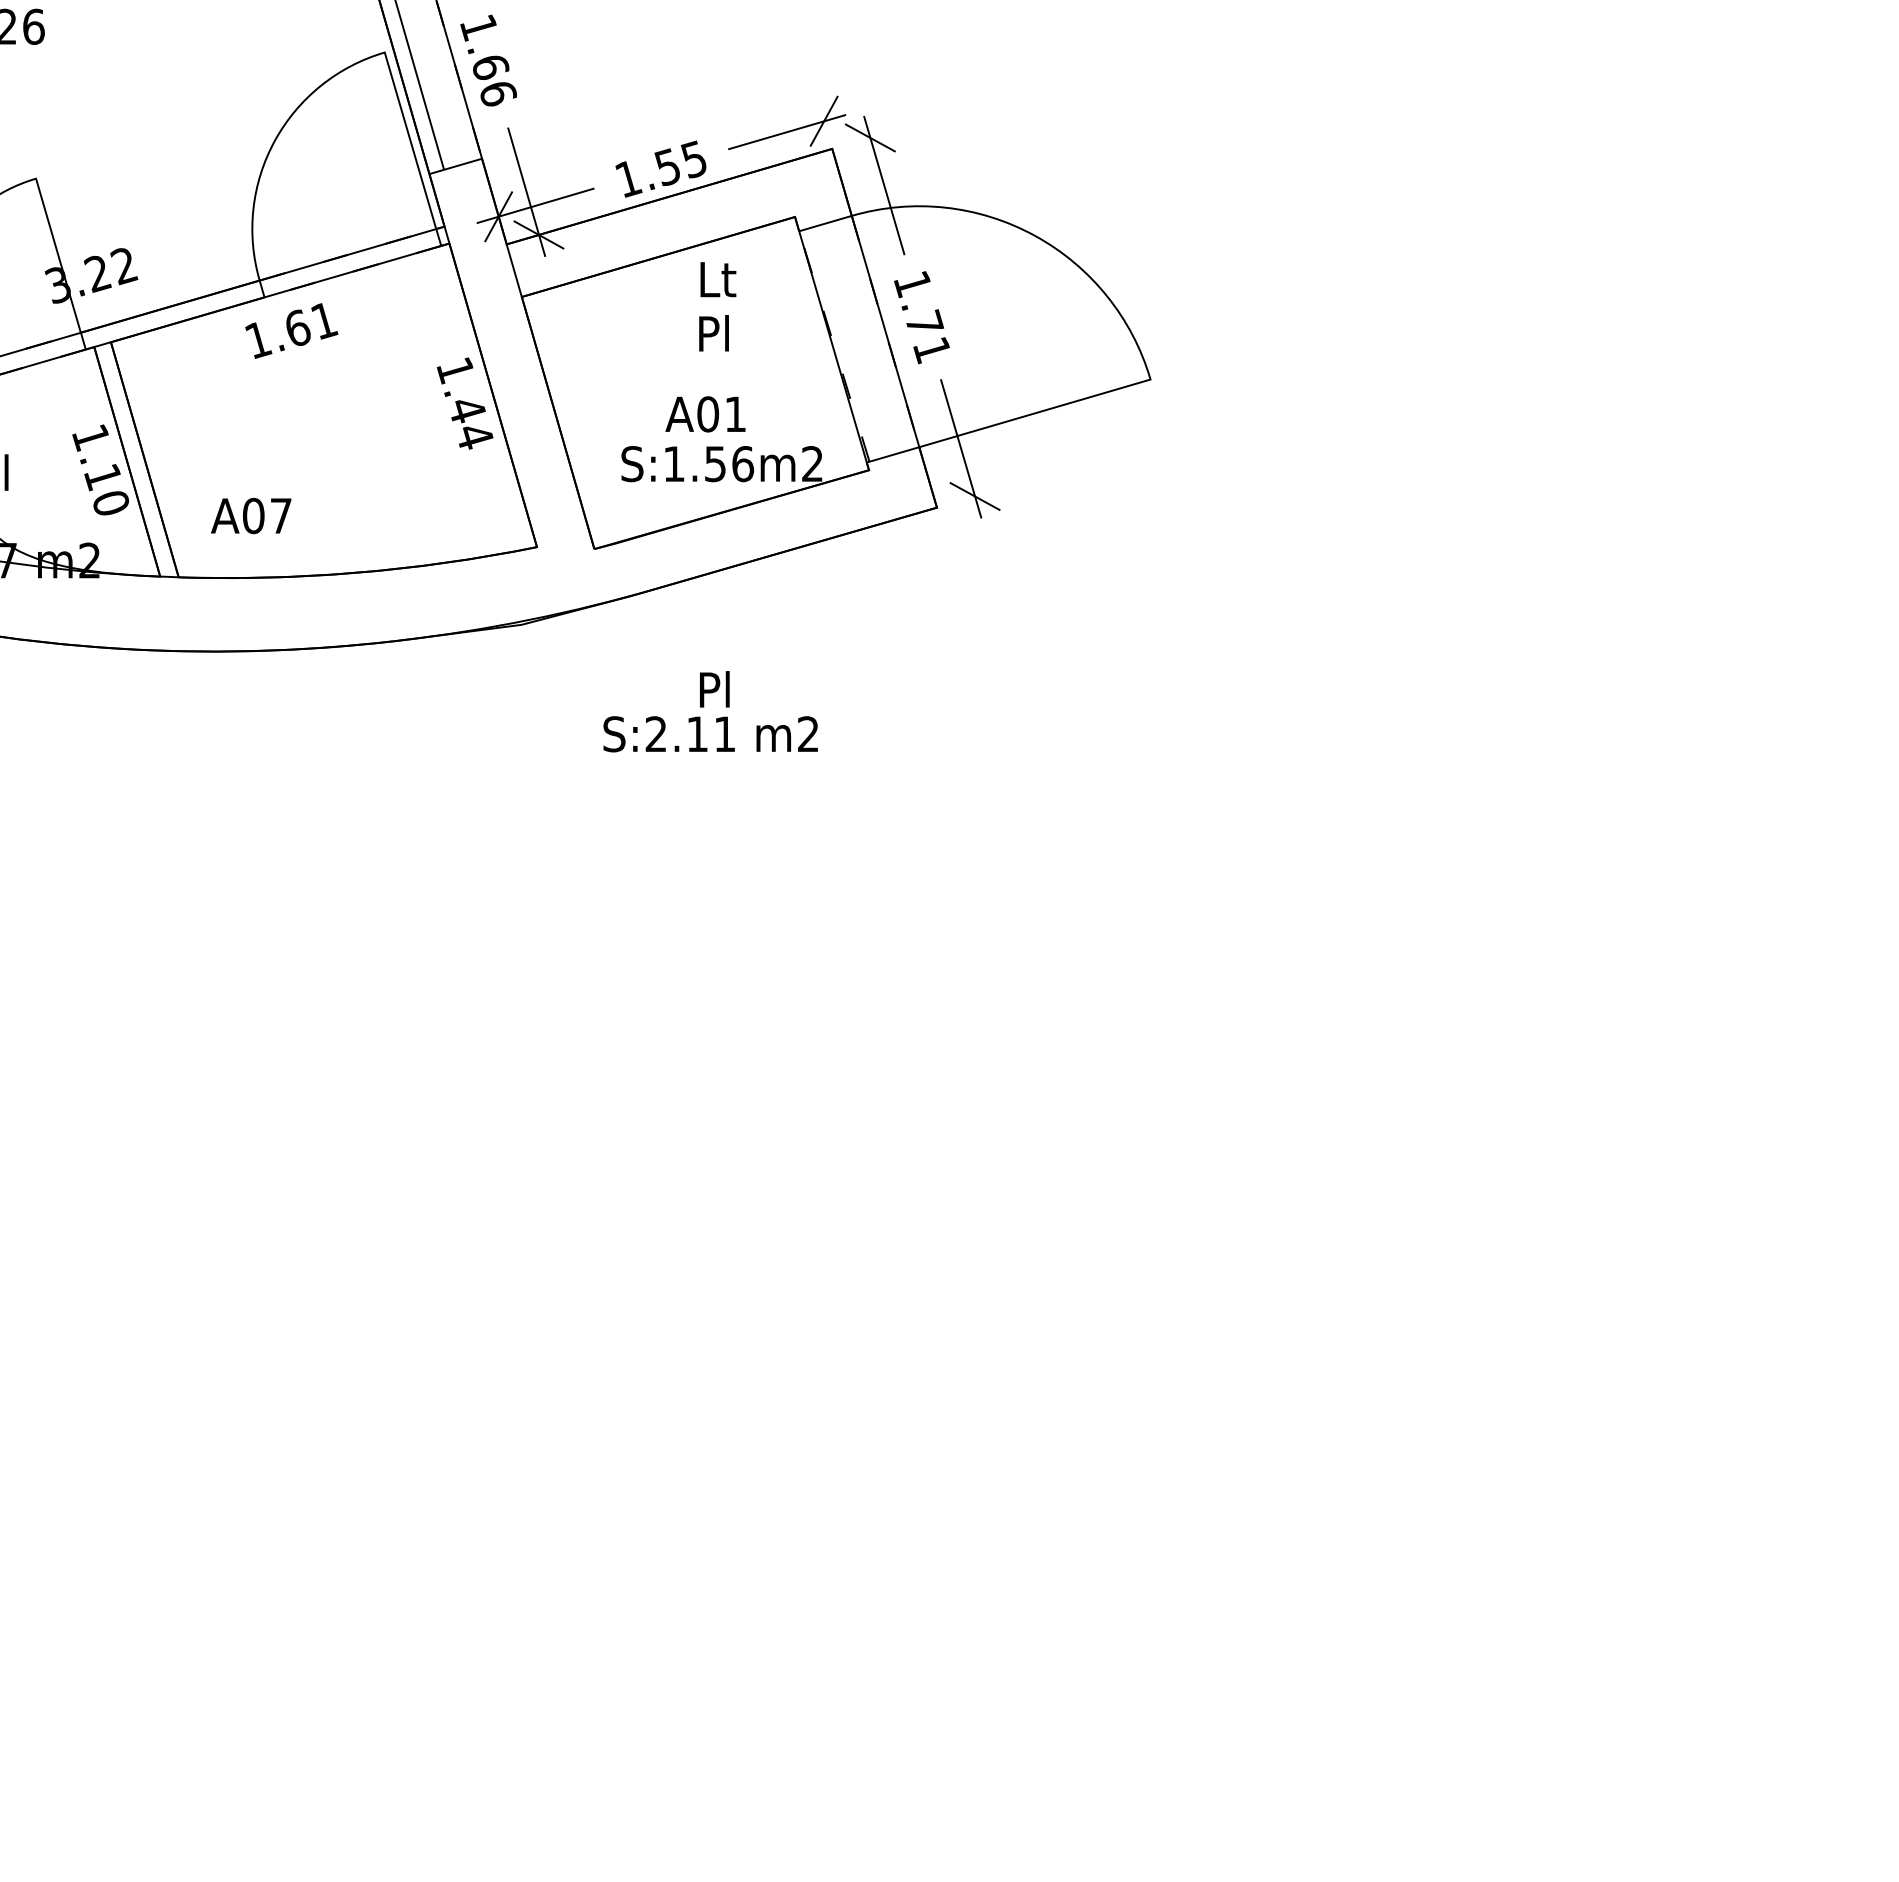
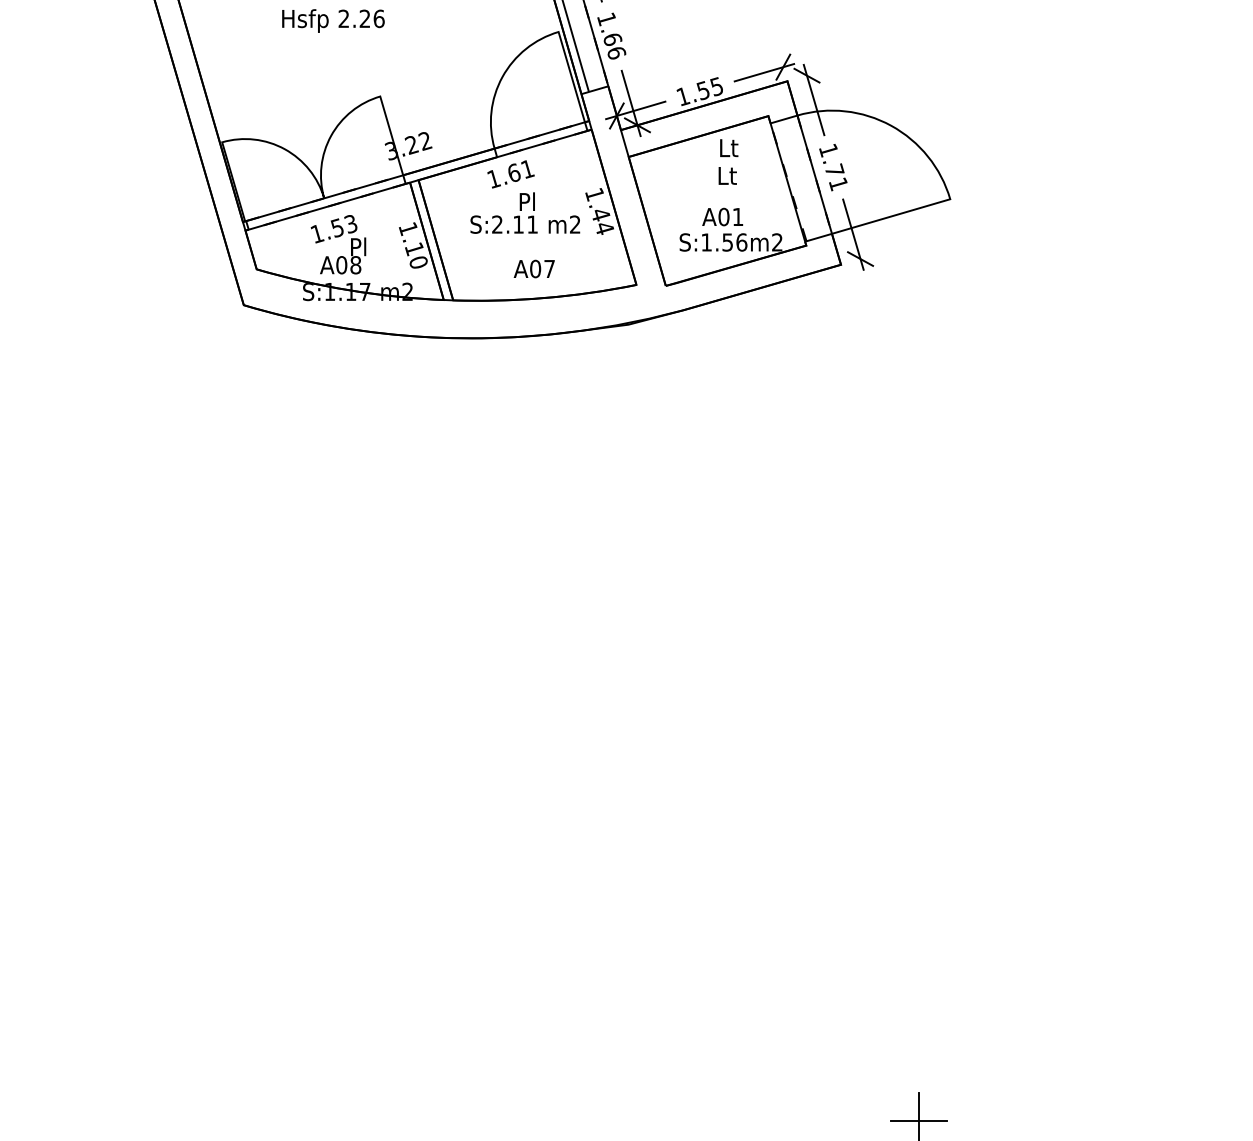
text: (714, 333) -> (727, 175), Pl -> Lt
text: (249, 514) -> (533, 268), moved
text: (711, 710) -> (525, 212), moved

